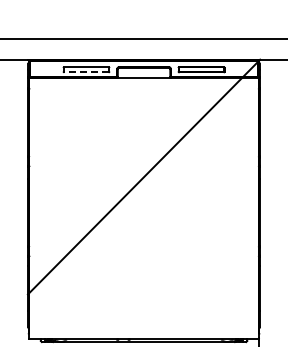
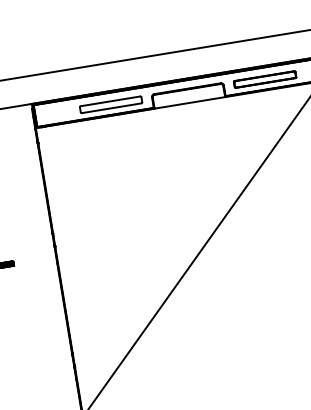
line: (86, 72) -> (111, 108), dashed -> solid

